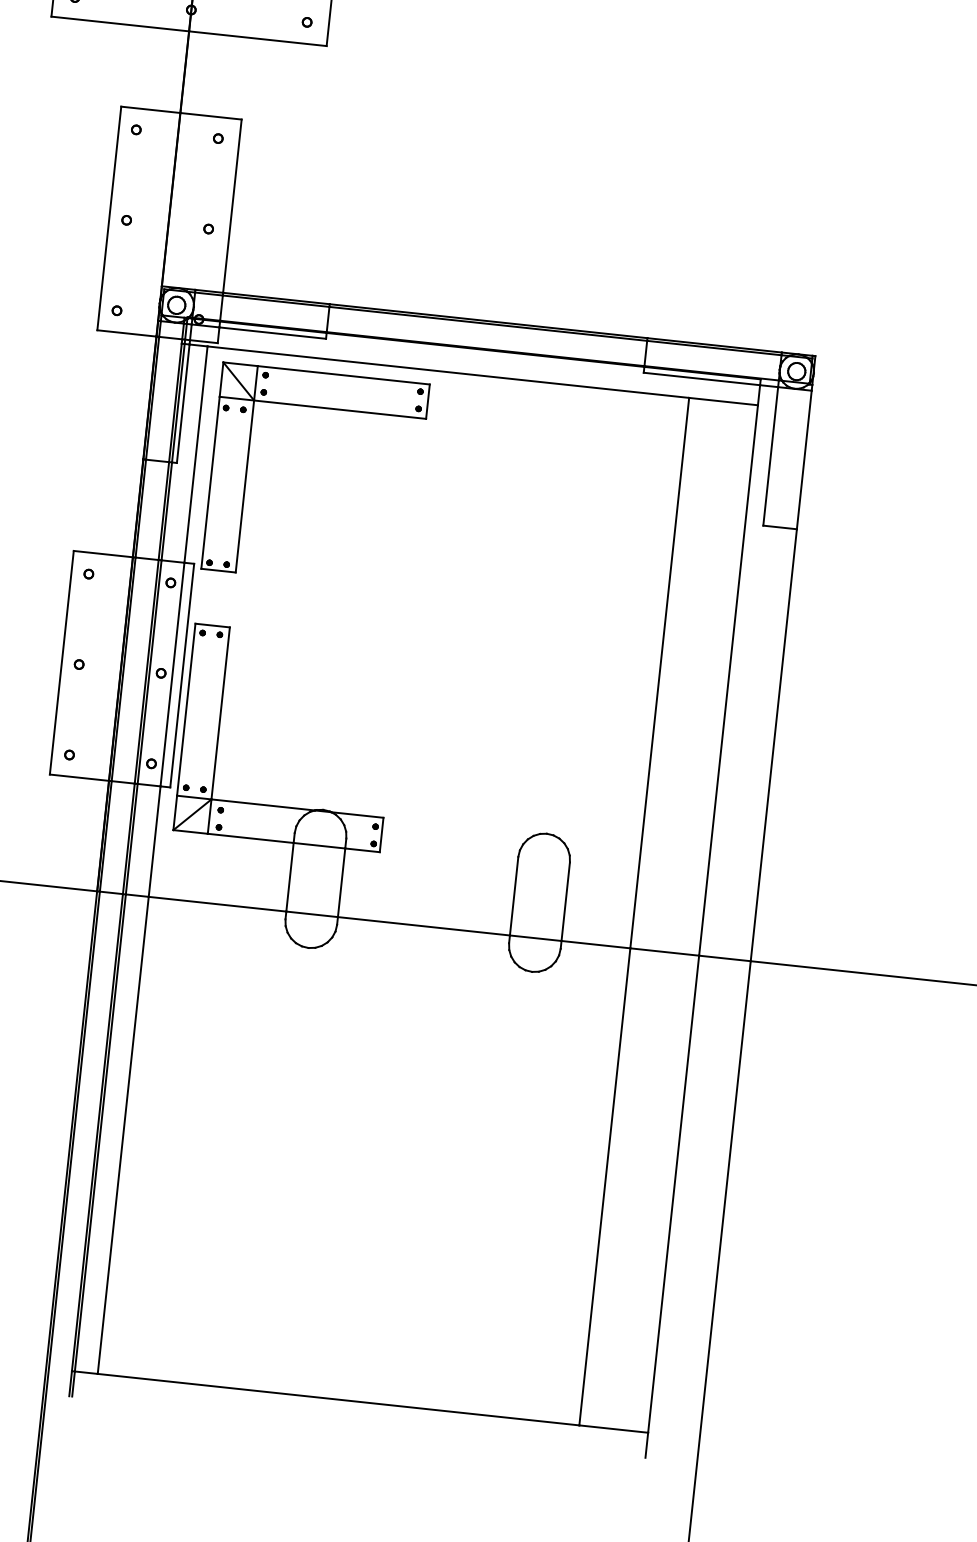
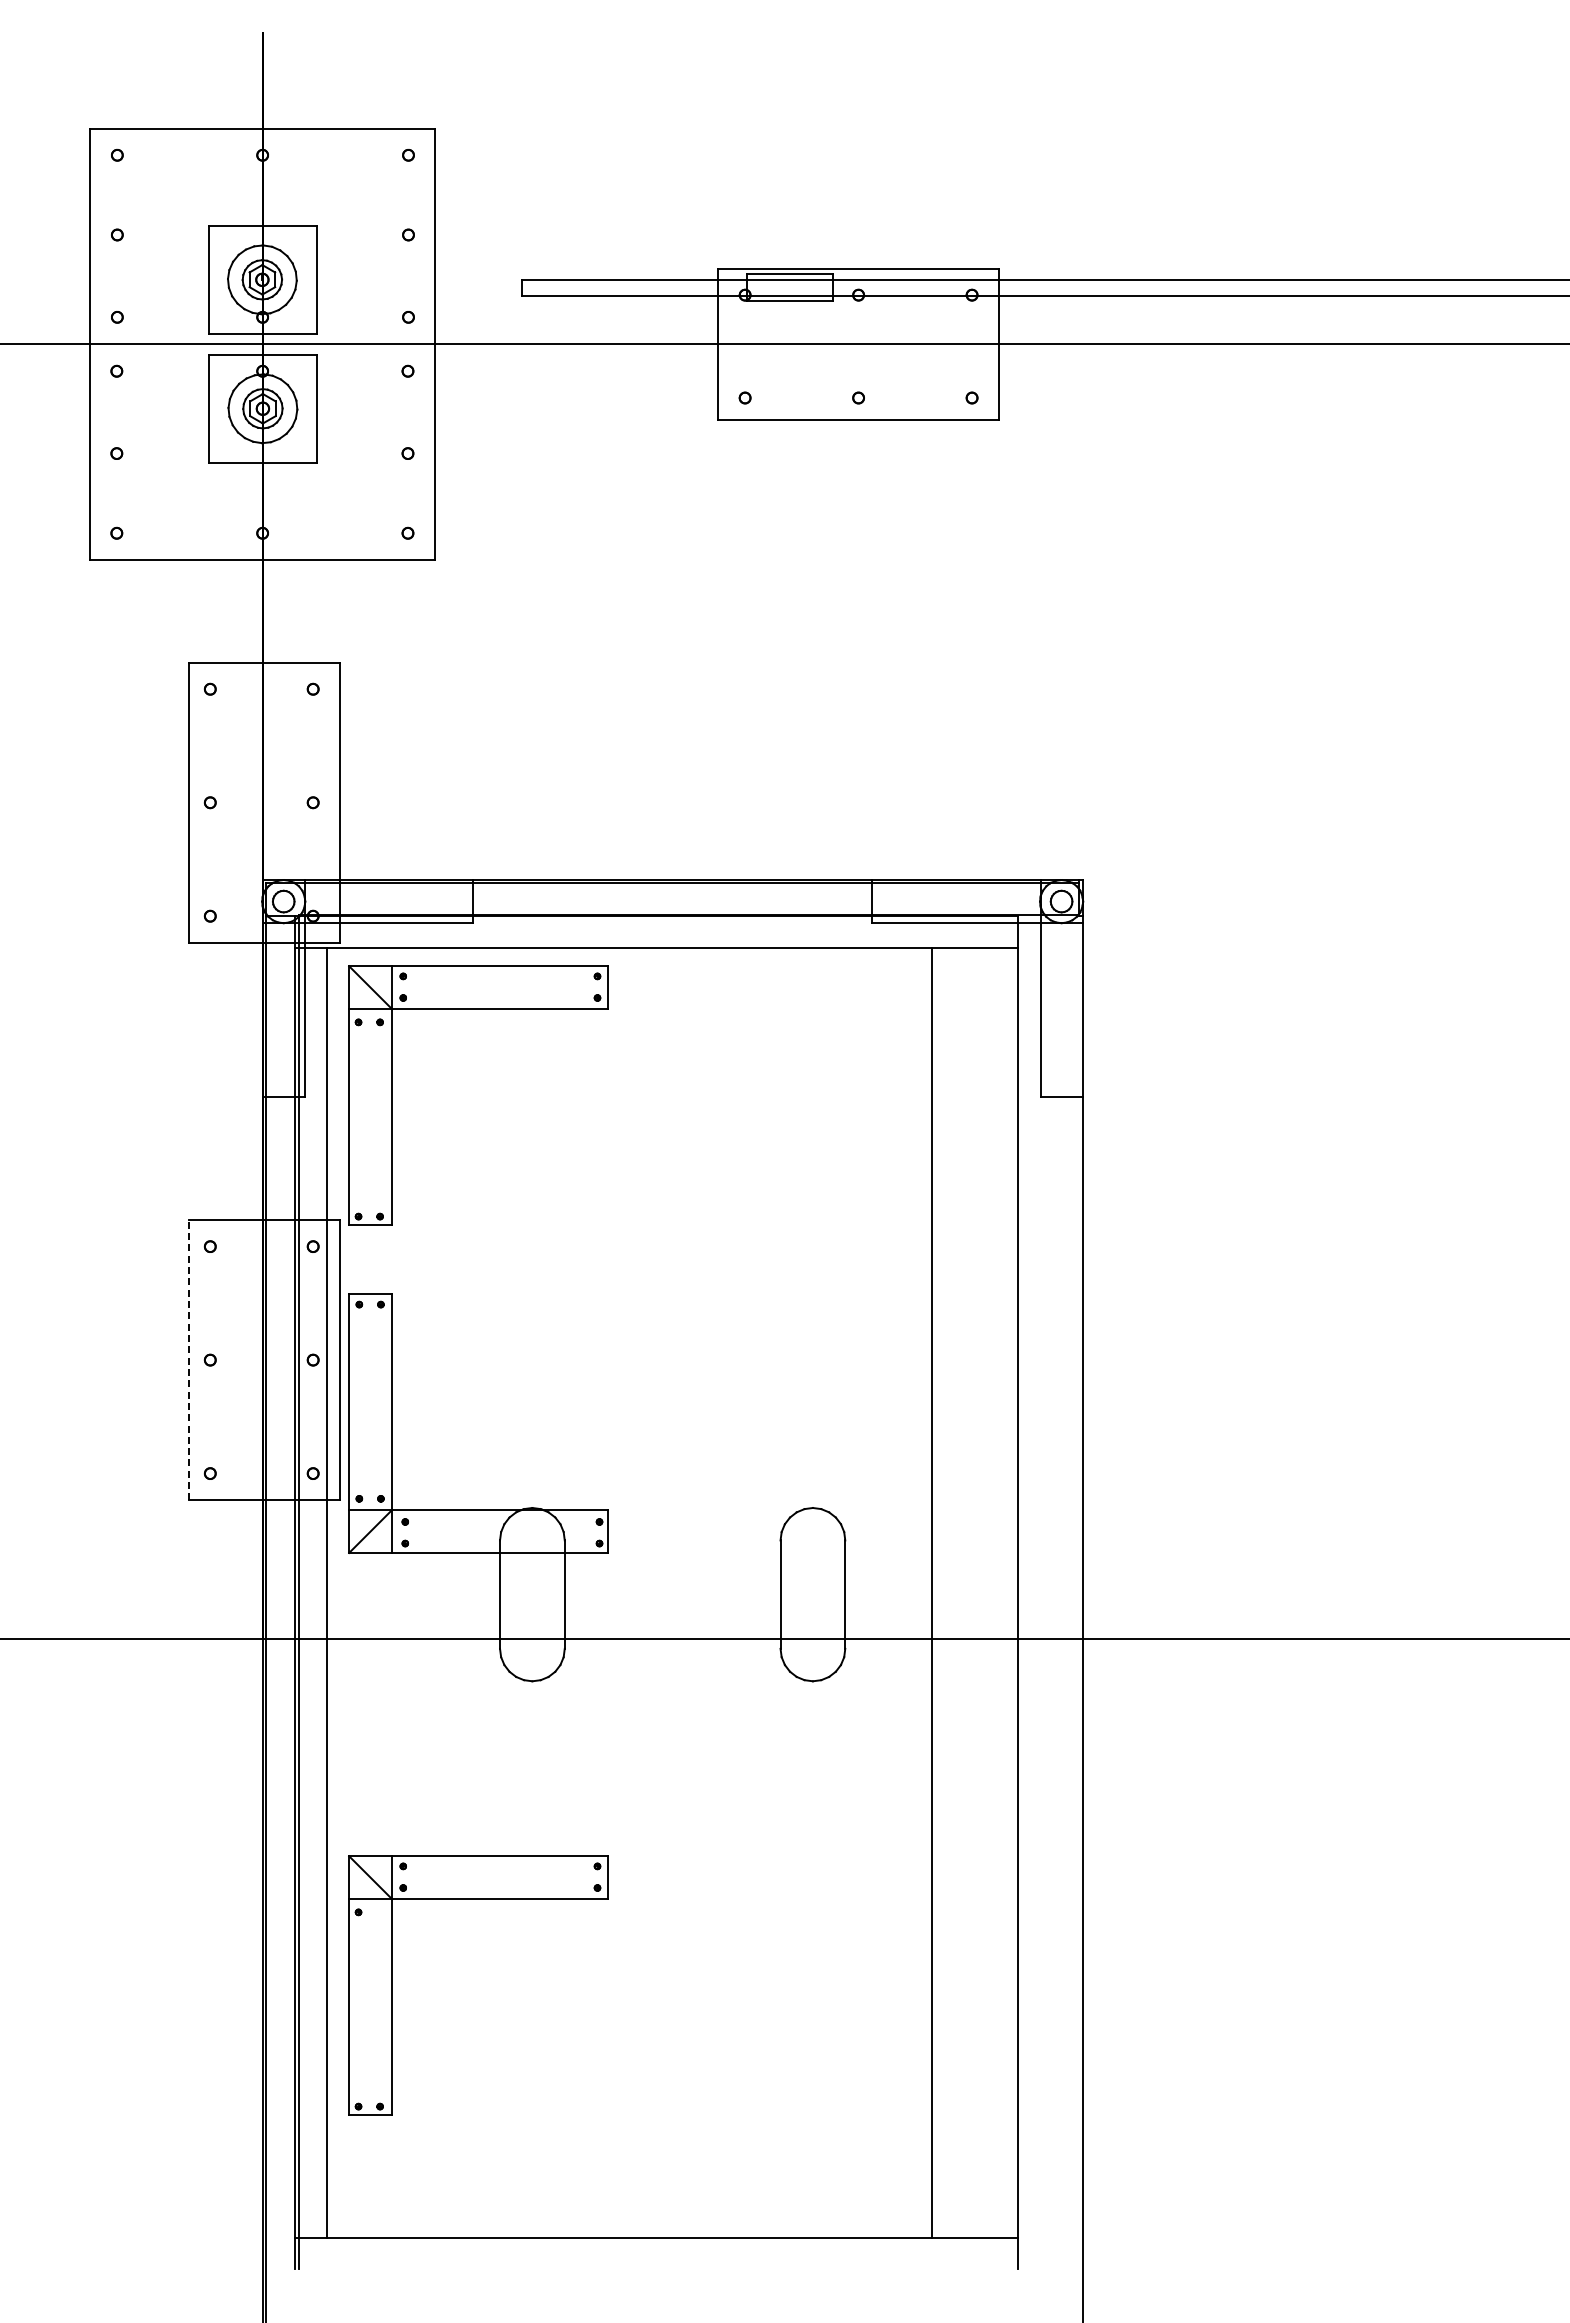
line: (61, 662) -> (188, 1359), solid -> dashed
part: (247, 1117) -> (478, 1899), added

